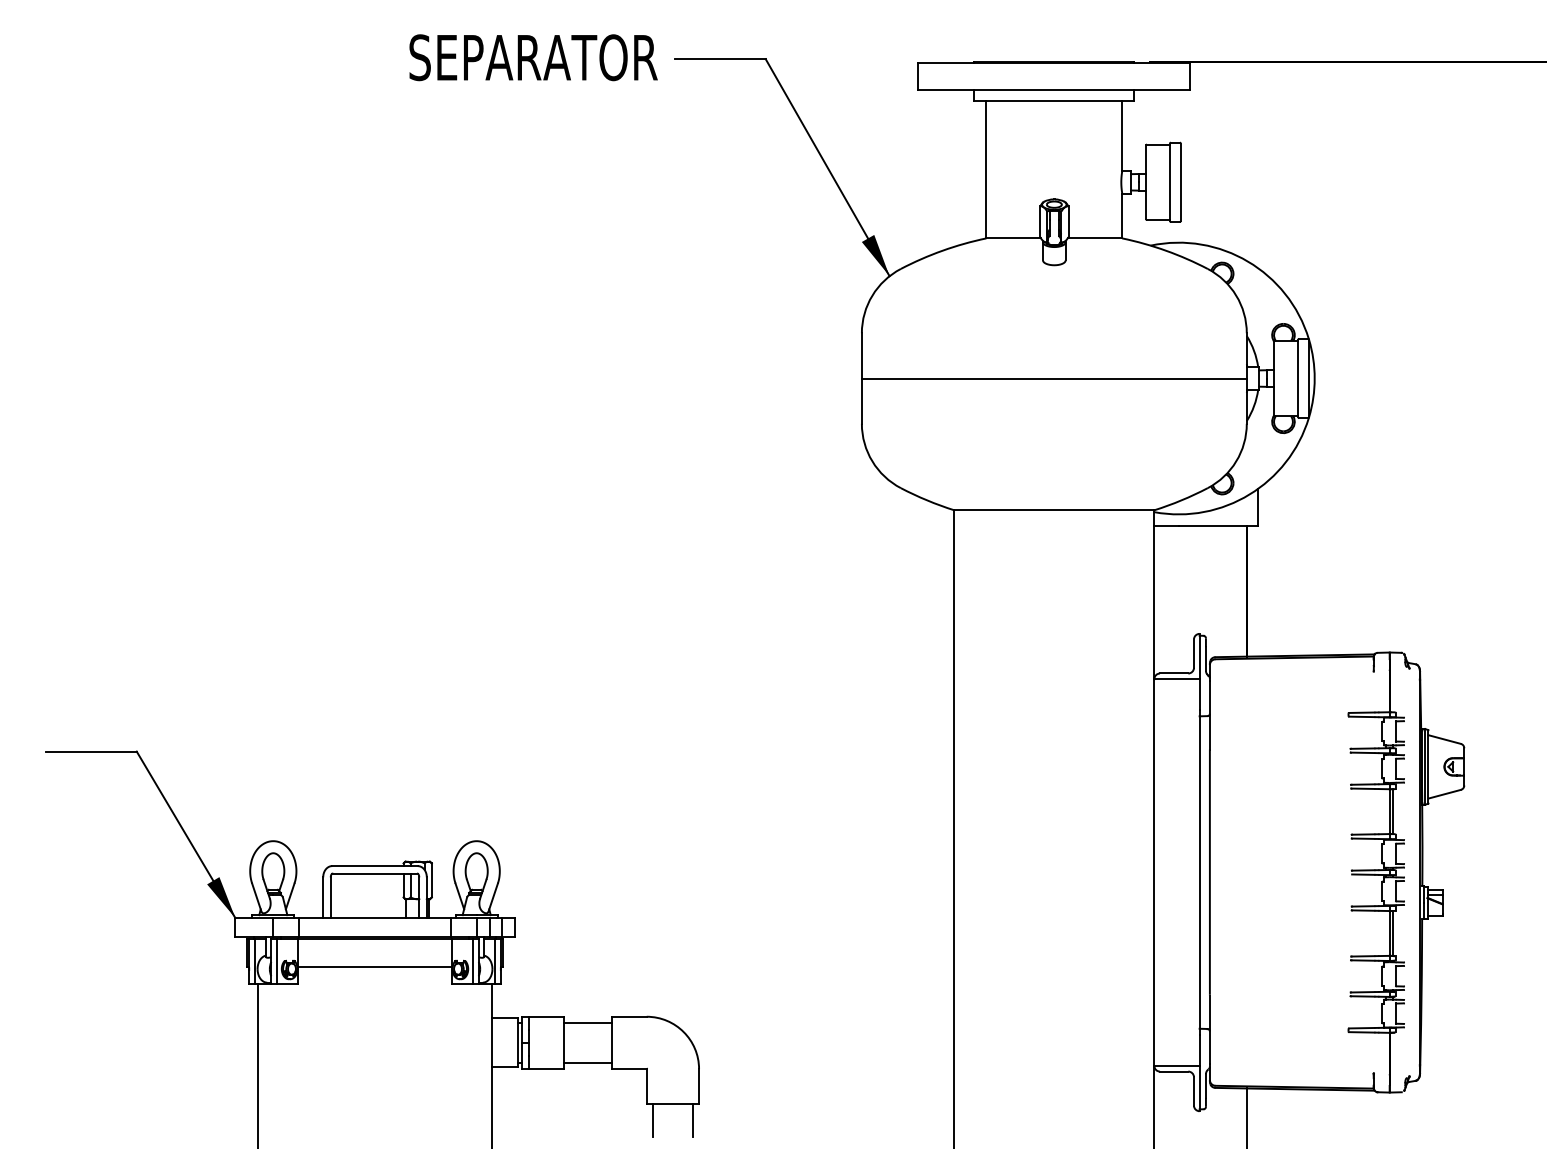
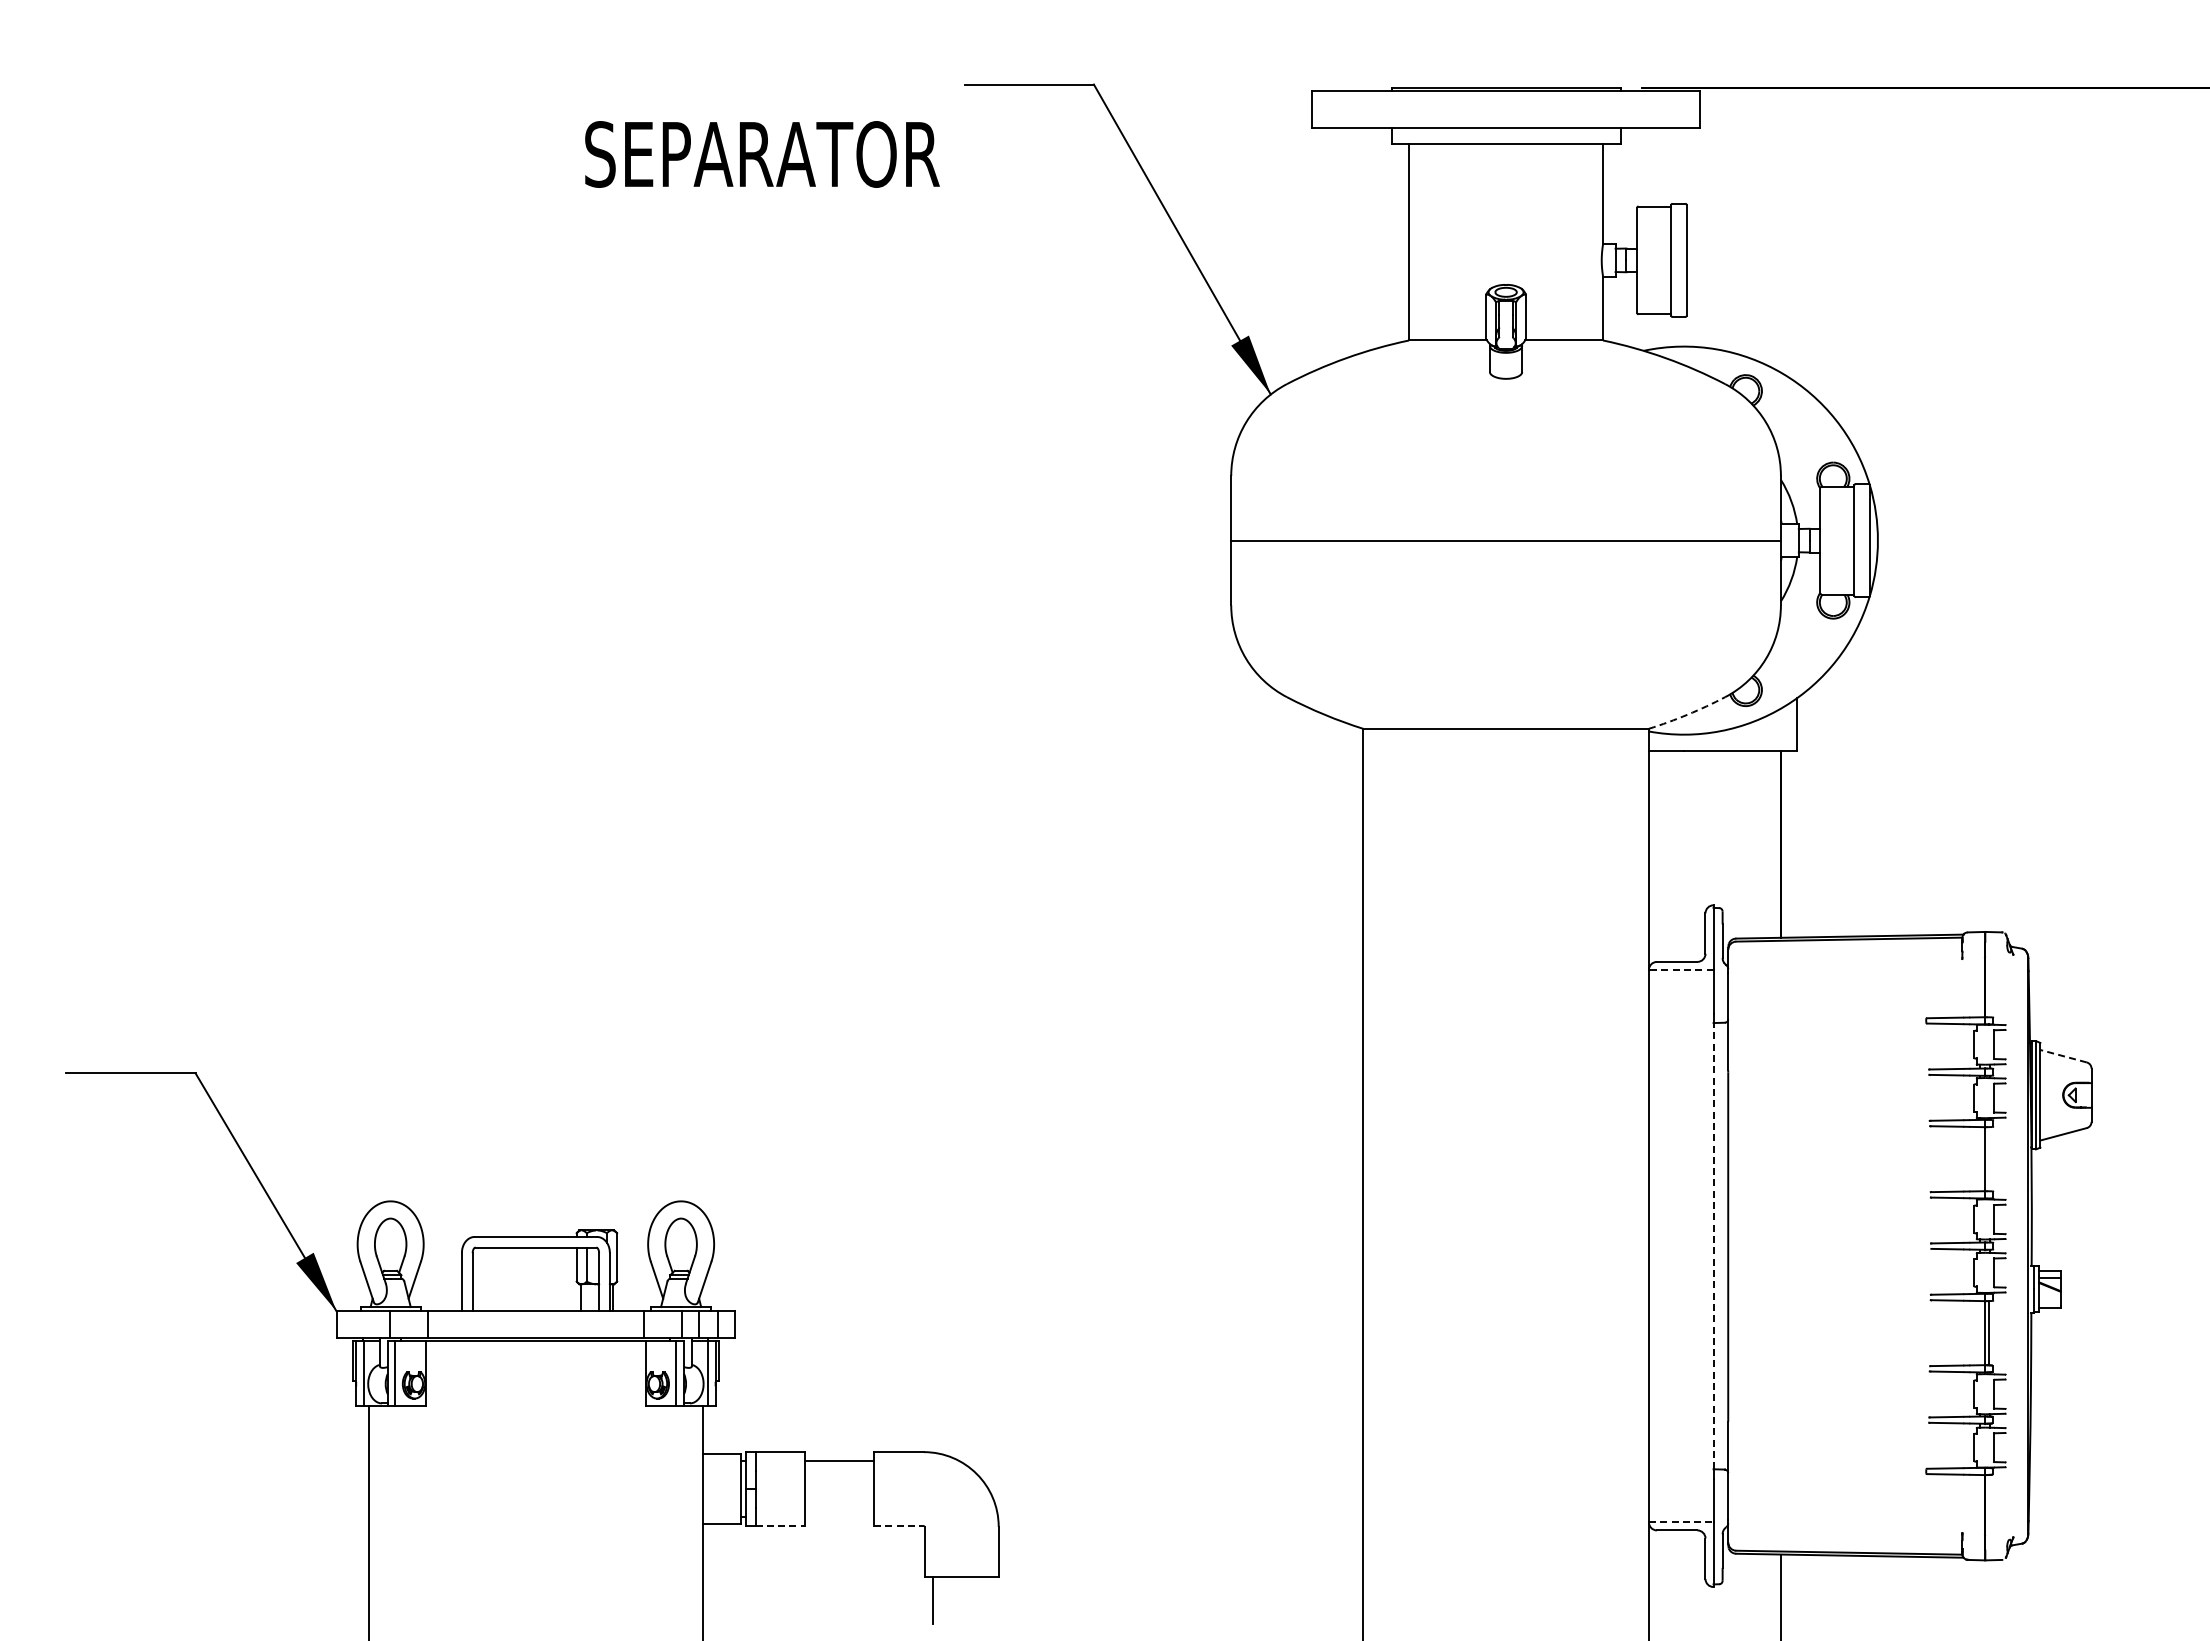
text: (533, 57) -> (762, 154), moved
arc: (1181, 500) -> (1687, 714), solid -> dashed
line: (1176, 678) -> (1680, 969), solid -> dashed
line: (1444, 739) -> (2063, 1056), solid -> dashed
line: (1392, 811) -> (1989, 1159), removed
line: (1199, 872) -> (1713, 1245), solid -> dashed
line: (374, 967) -> (535, 1381), removed
line: (587, 1062) -> (839, 1517), removed
line: (1177, 1066) -> (1681, 1522), solid -> dashed
line: (546, 1068) -> (780, 1526), solid -> dashed
line: (629, 1068) -> (899, 1526), solid -> dashed
line: (693, 1119) -> (990, 1599), removed

